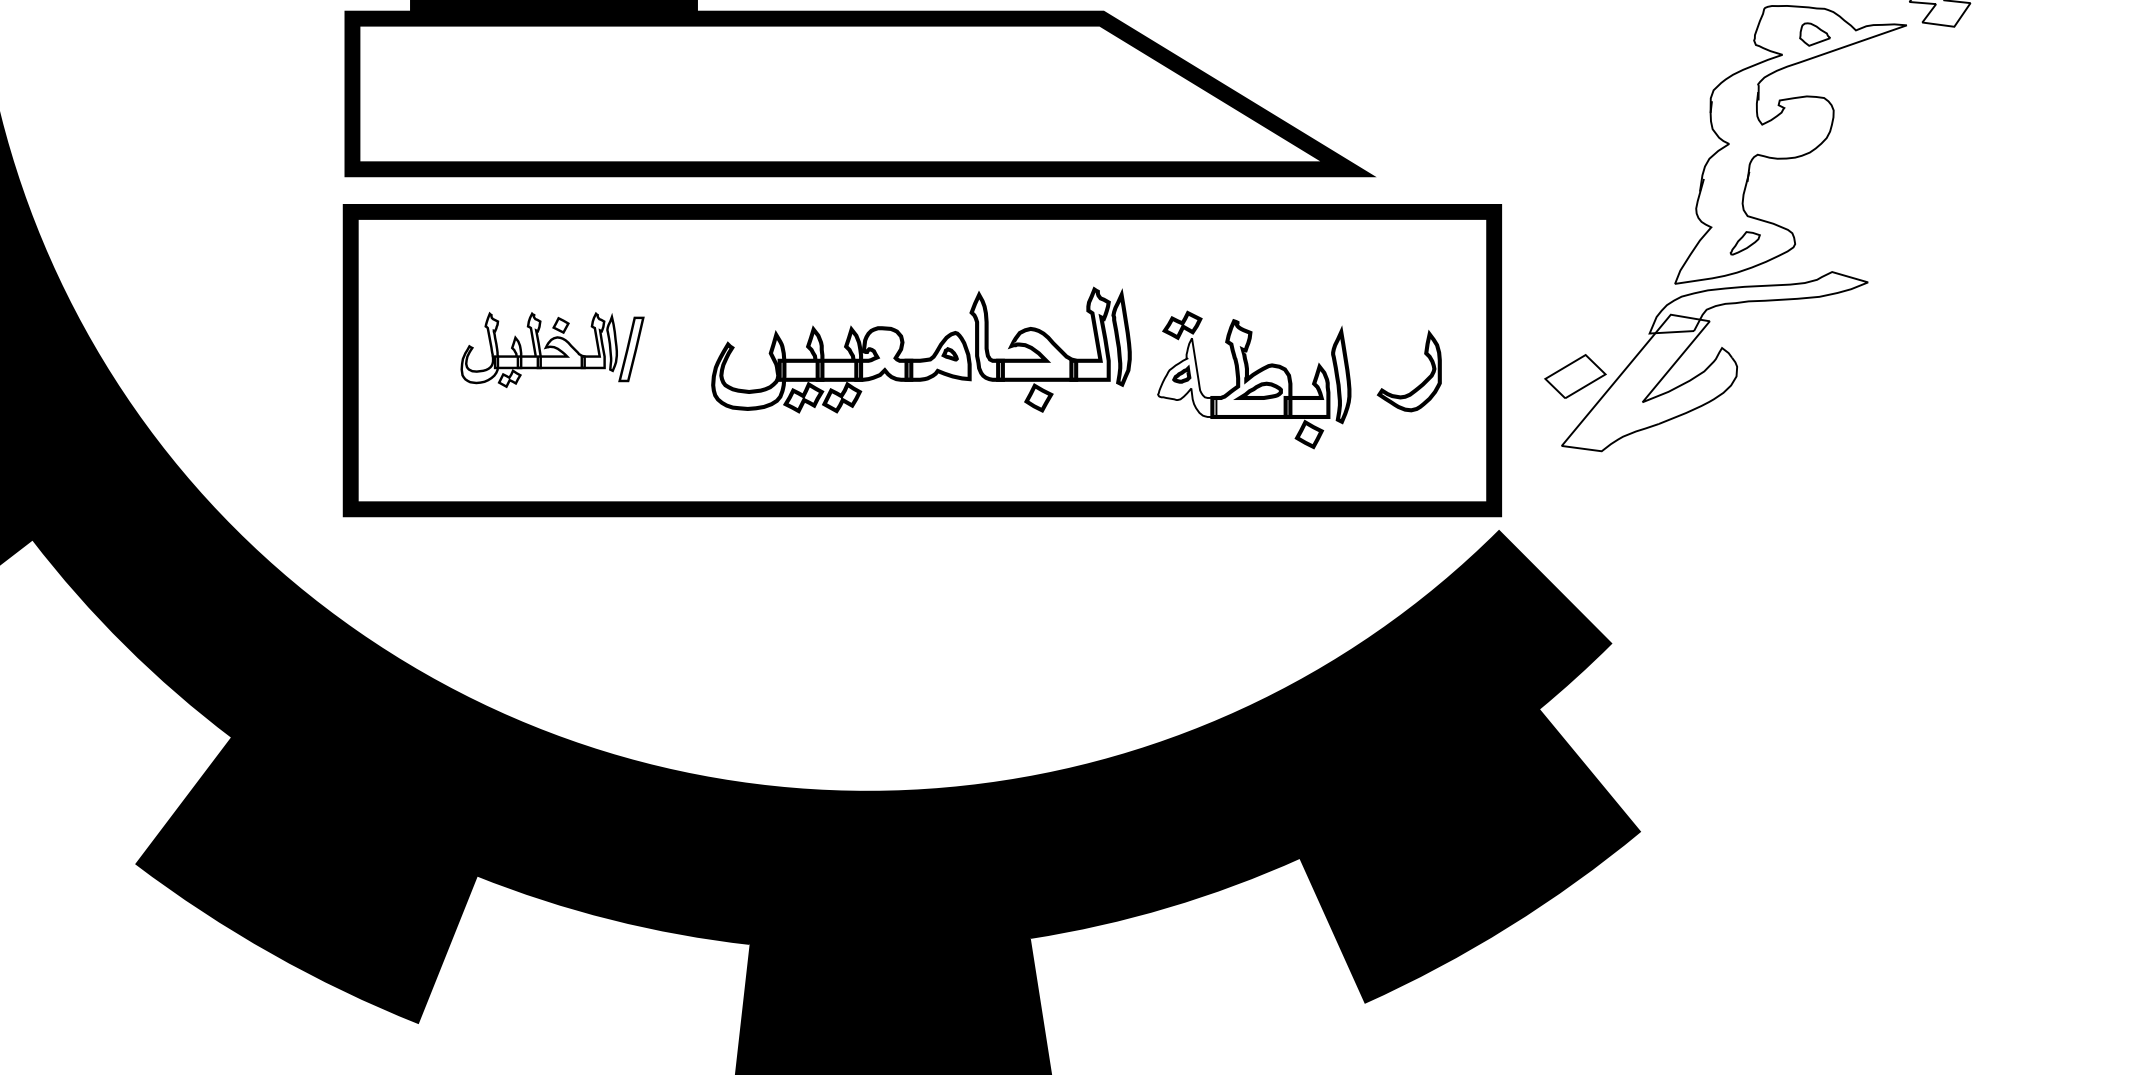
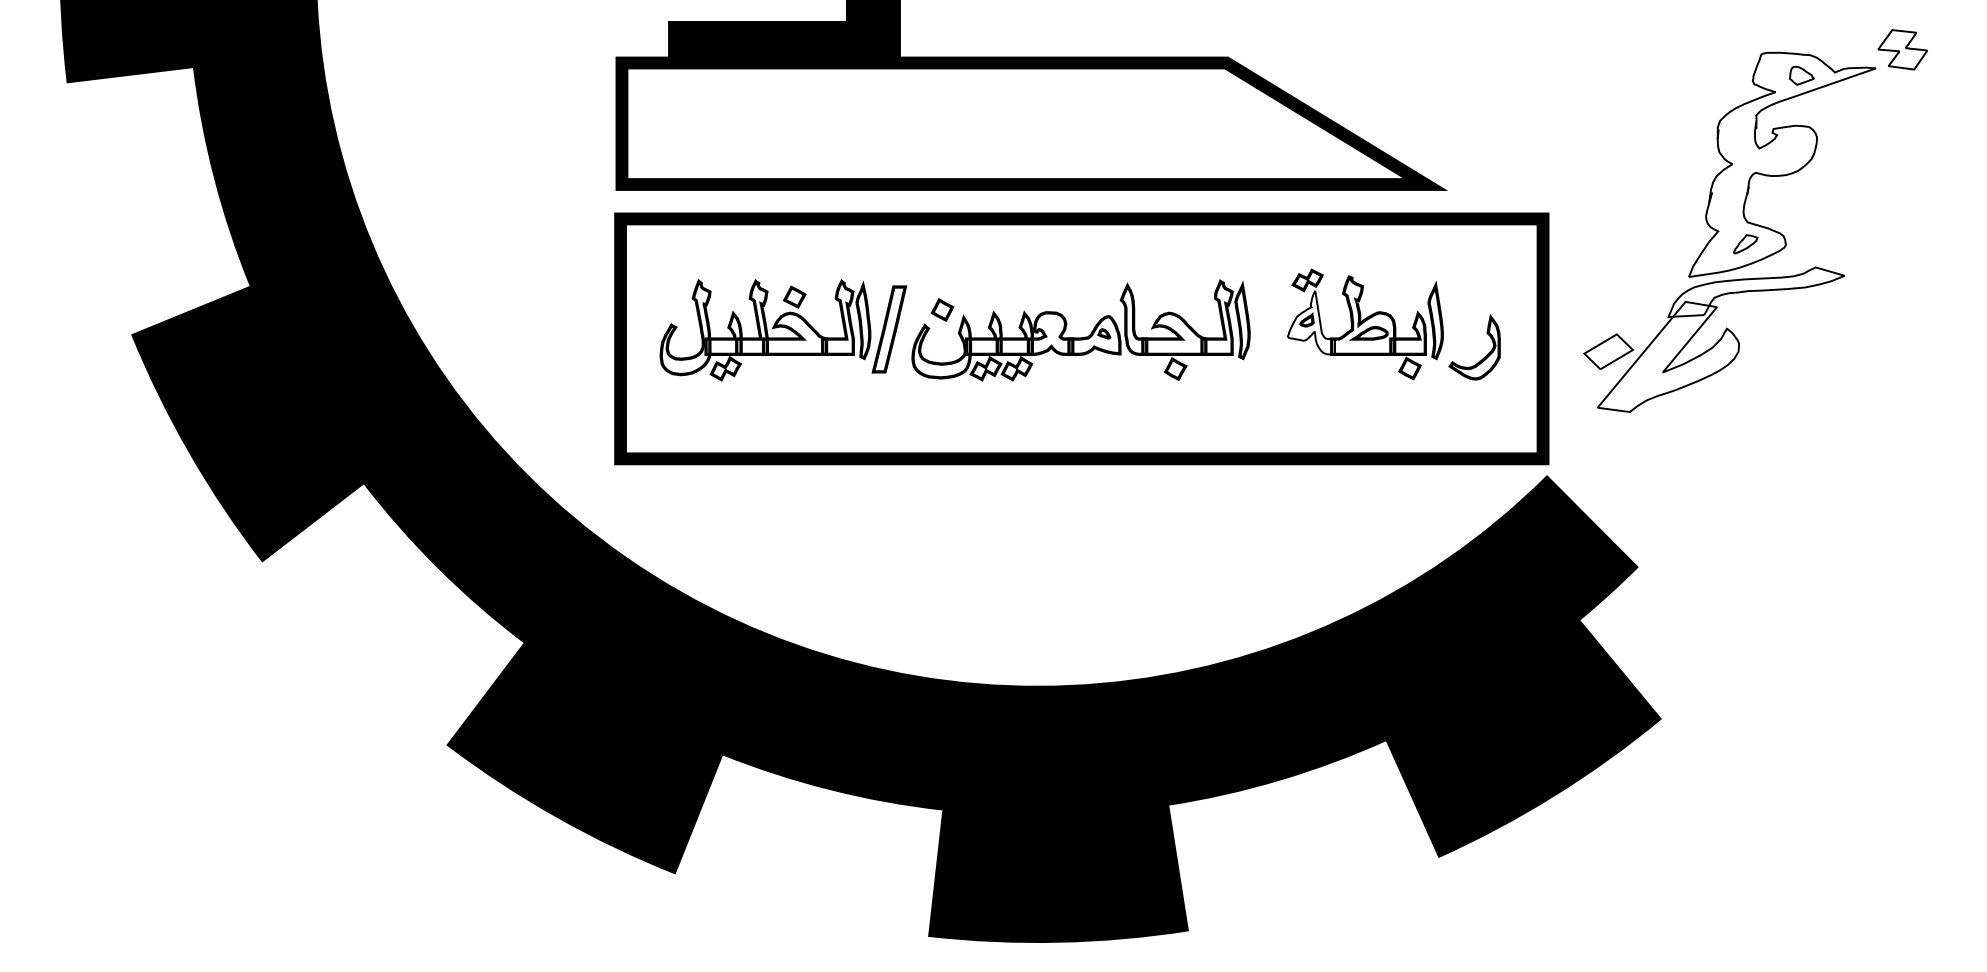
part: (749, 324) -> (942, 309), added
part: (552, 350) -> (783, 330), size x1.67
part: (1254, 379) -> (1365, 324), moved

